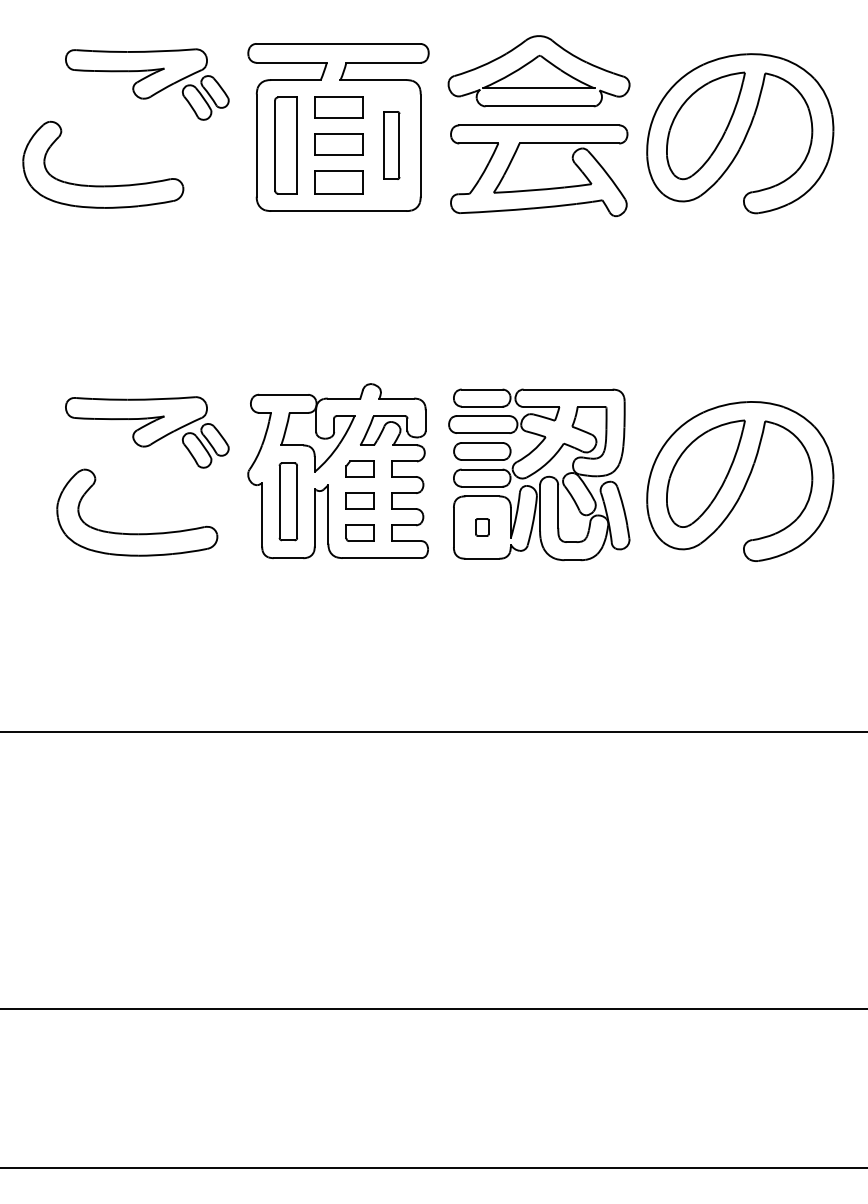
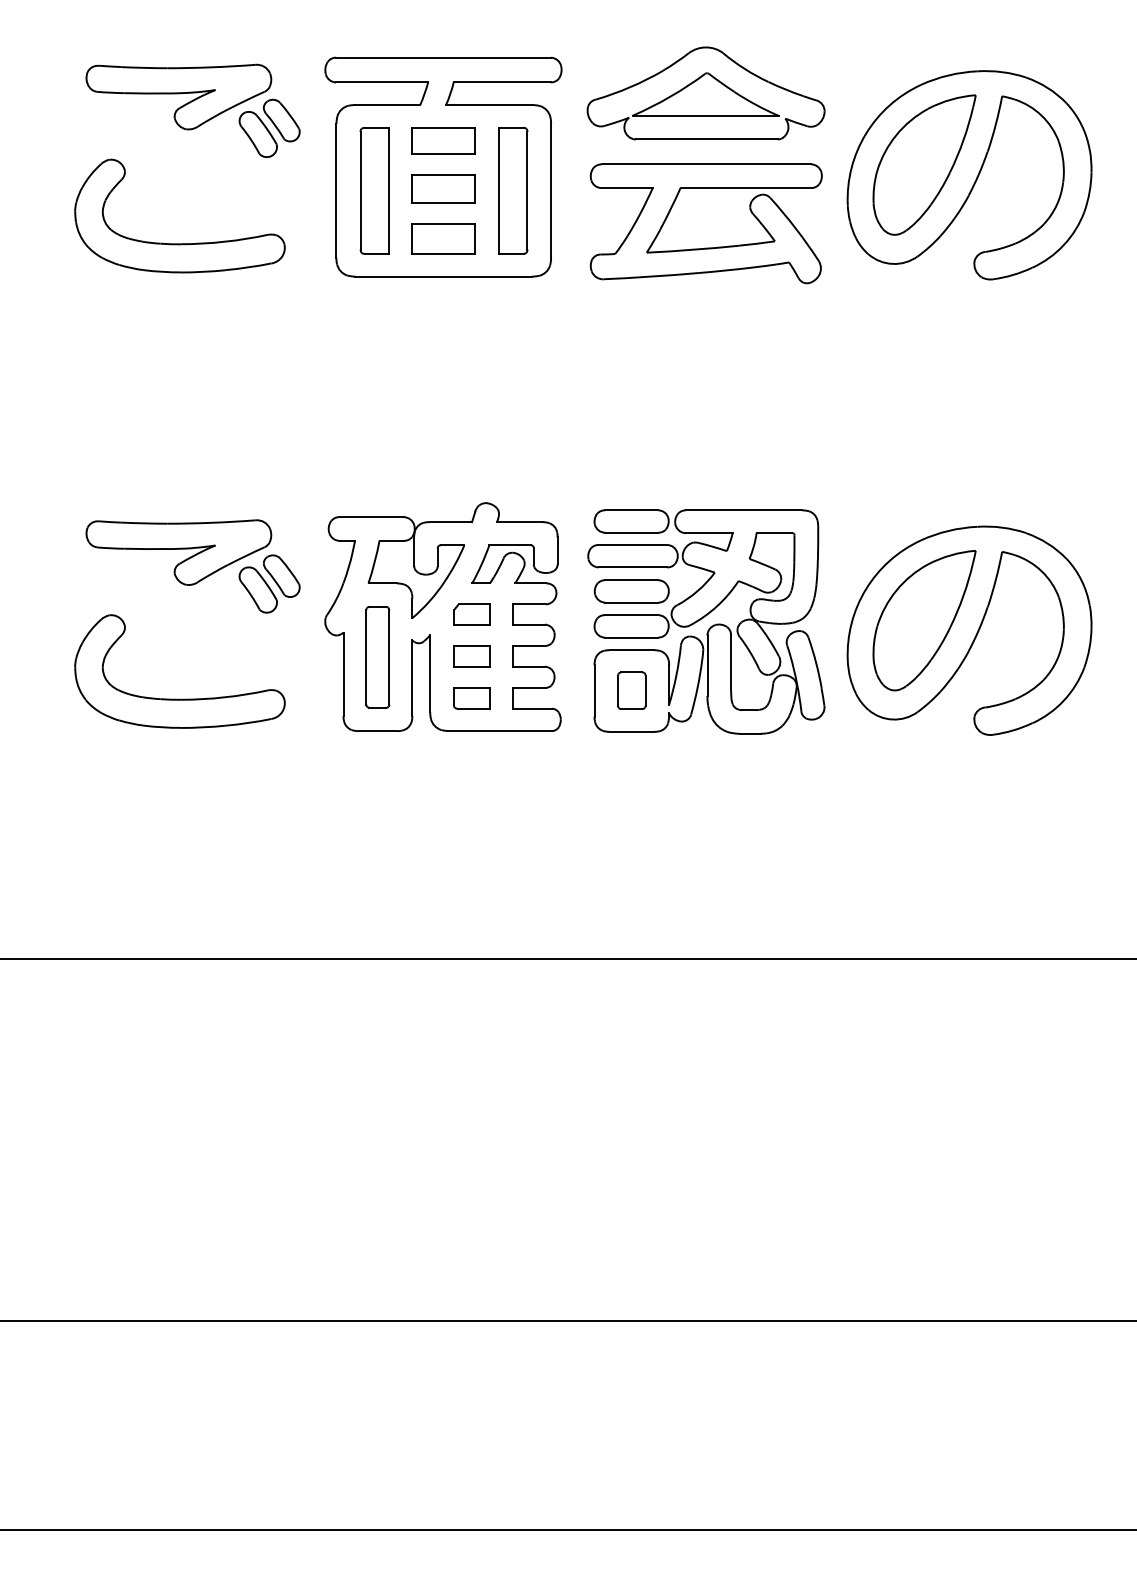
part: (391, 145) -> (512, 190), size x1.43
part: (103, 185) -> (180, 243), moved
part: (482, 527) -> (632, 690), size x1.67

